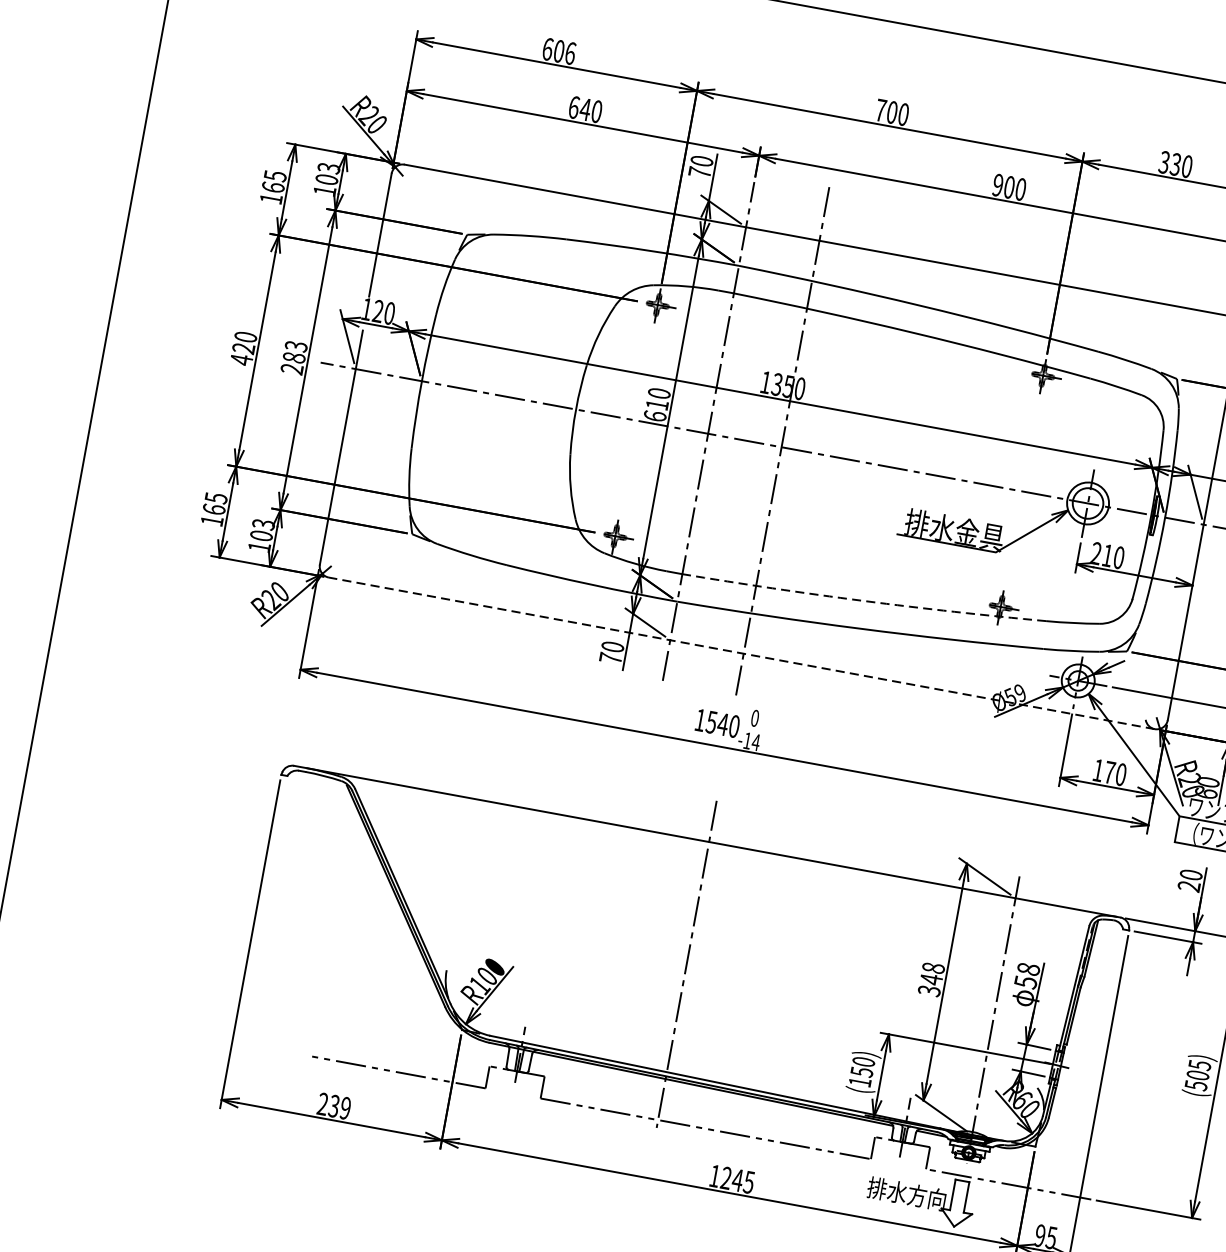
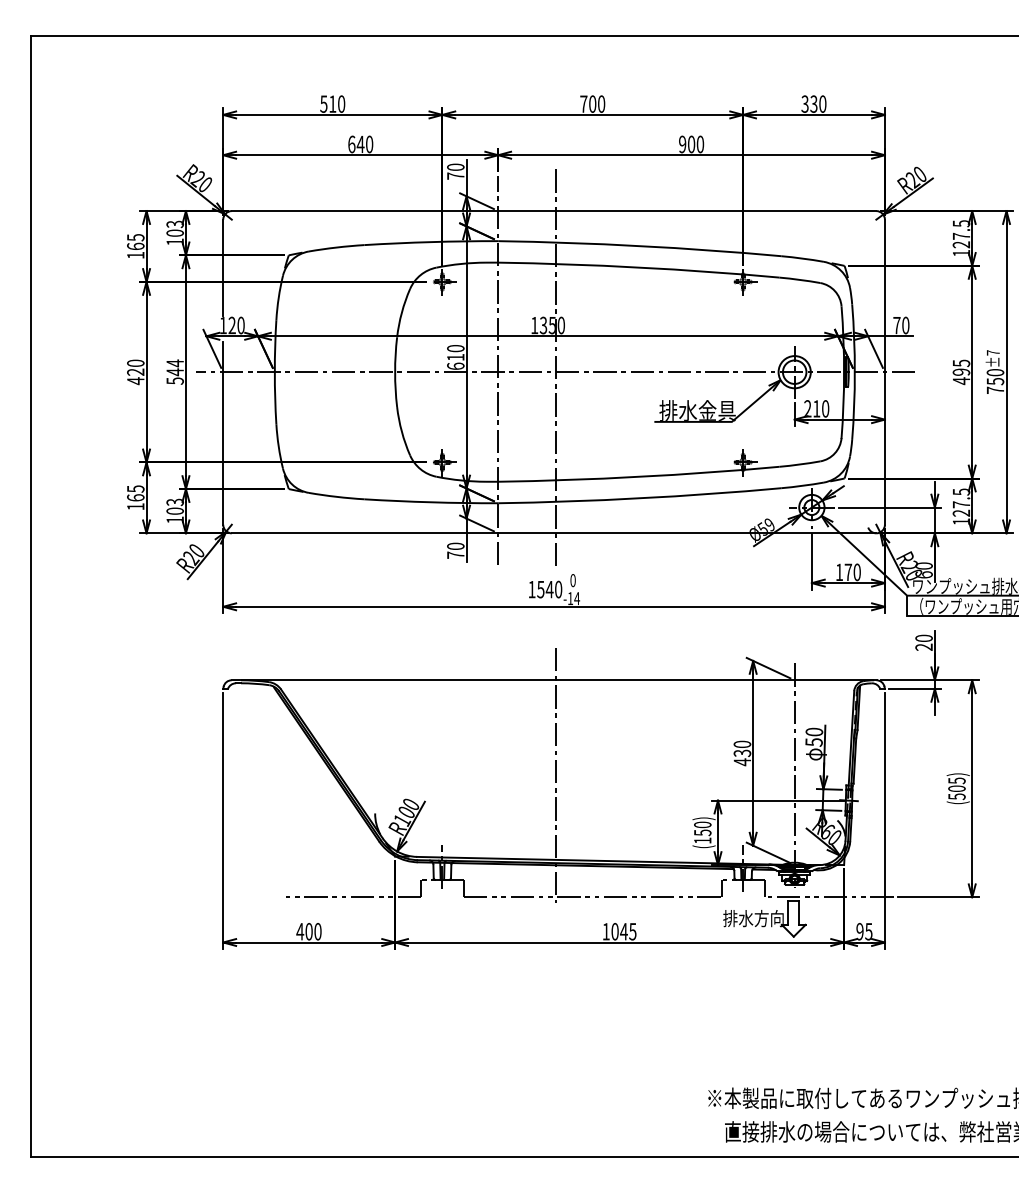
text: (558, 50) -> (332, 103), 606 -> 510
text: (294, 356) -> (175, 371), 283 -> 544
arc: (863, 600) -> (638, 476), dashed -> solid
line: (741, 653) -> (553, 533), dashed -> solid
text: (1028, 968) -> (814, 731), 58 -> 50
text: (931, 979) -> (742, 753), 348 -> 430
text: (333, 1105) -> (308, 931), 239 -> 400
text: (725, 1177) -> (614, 931), 1245 -> 1045

